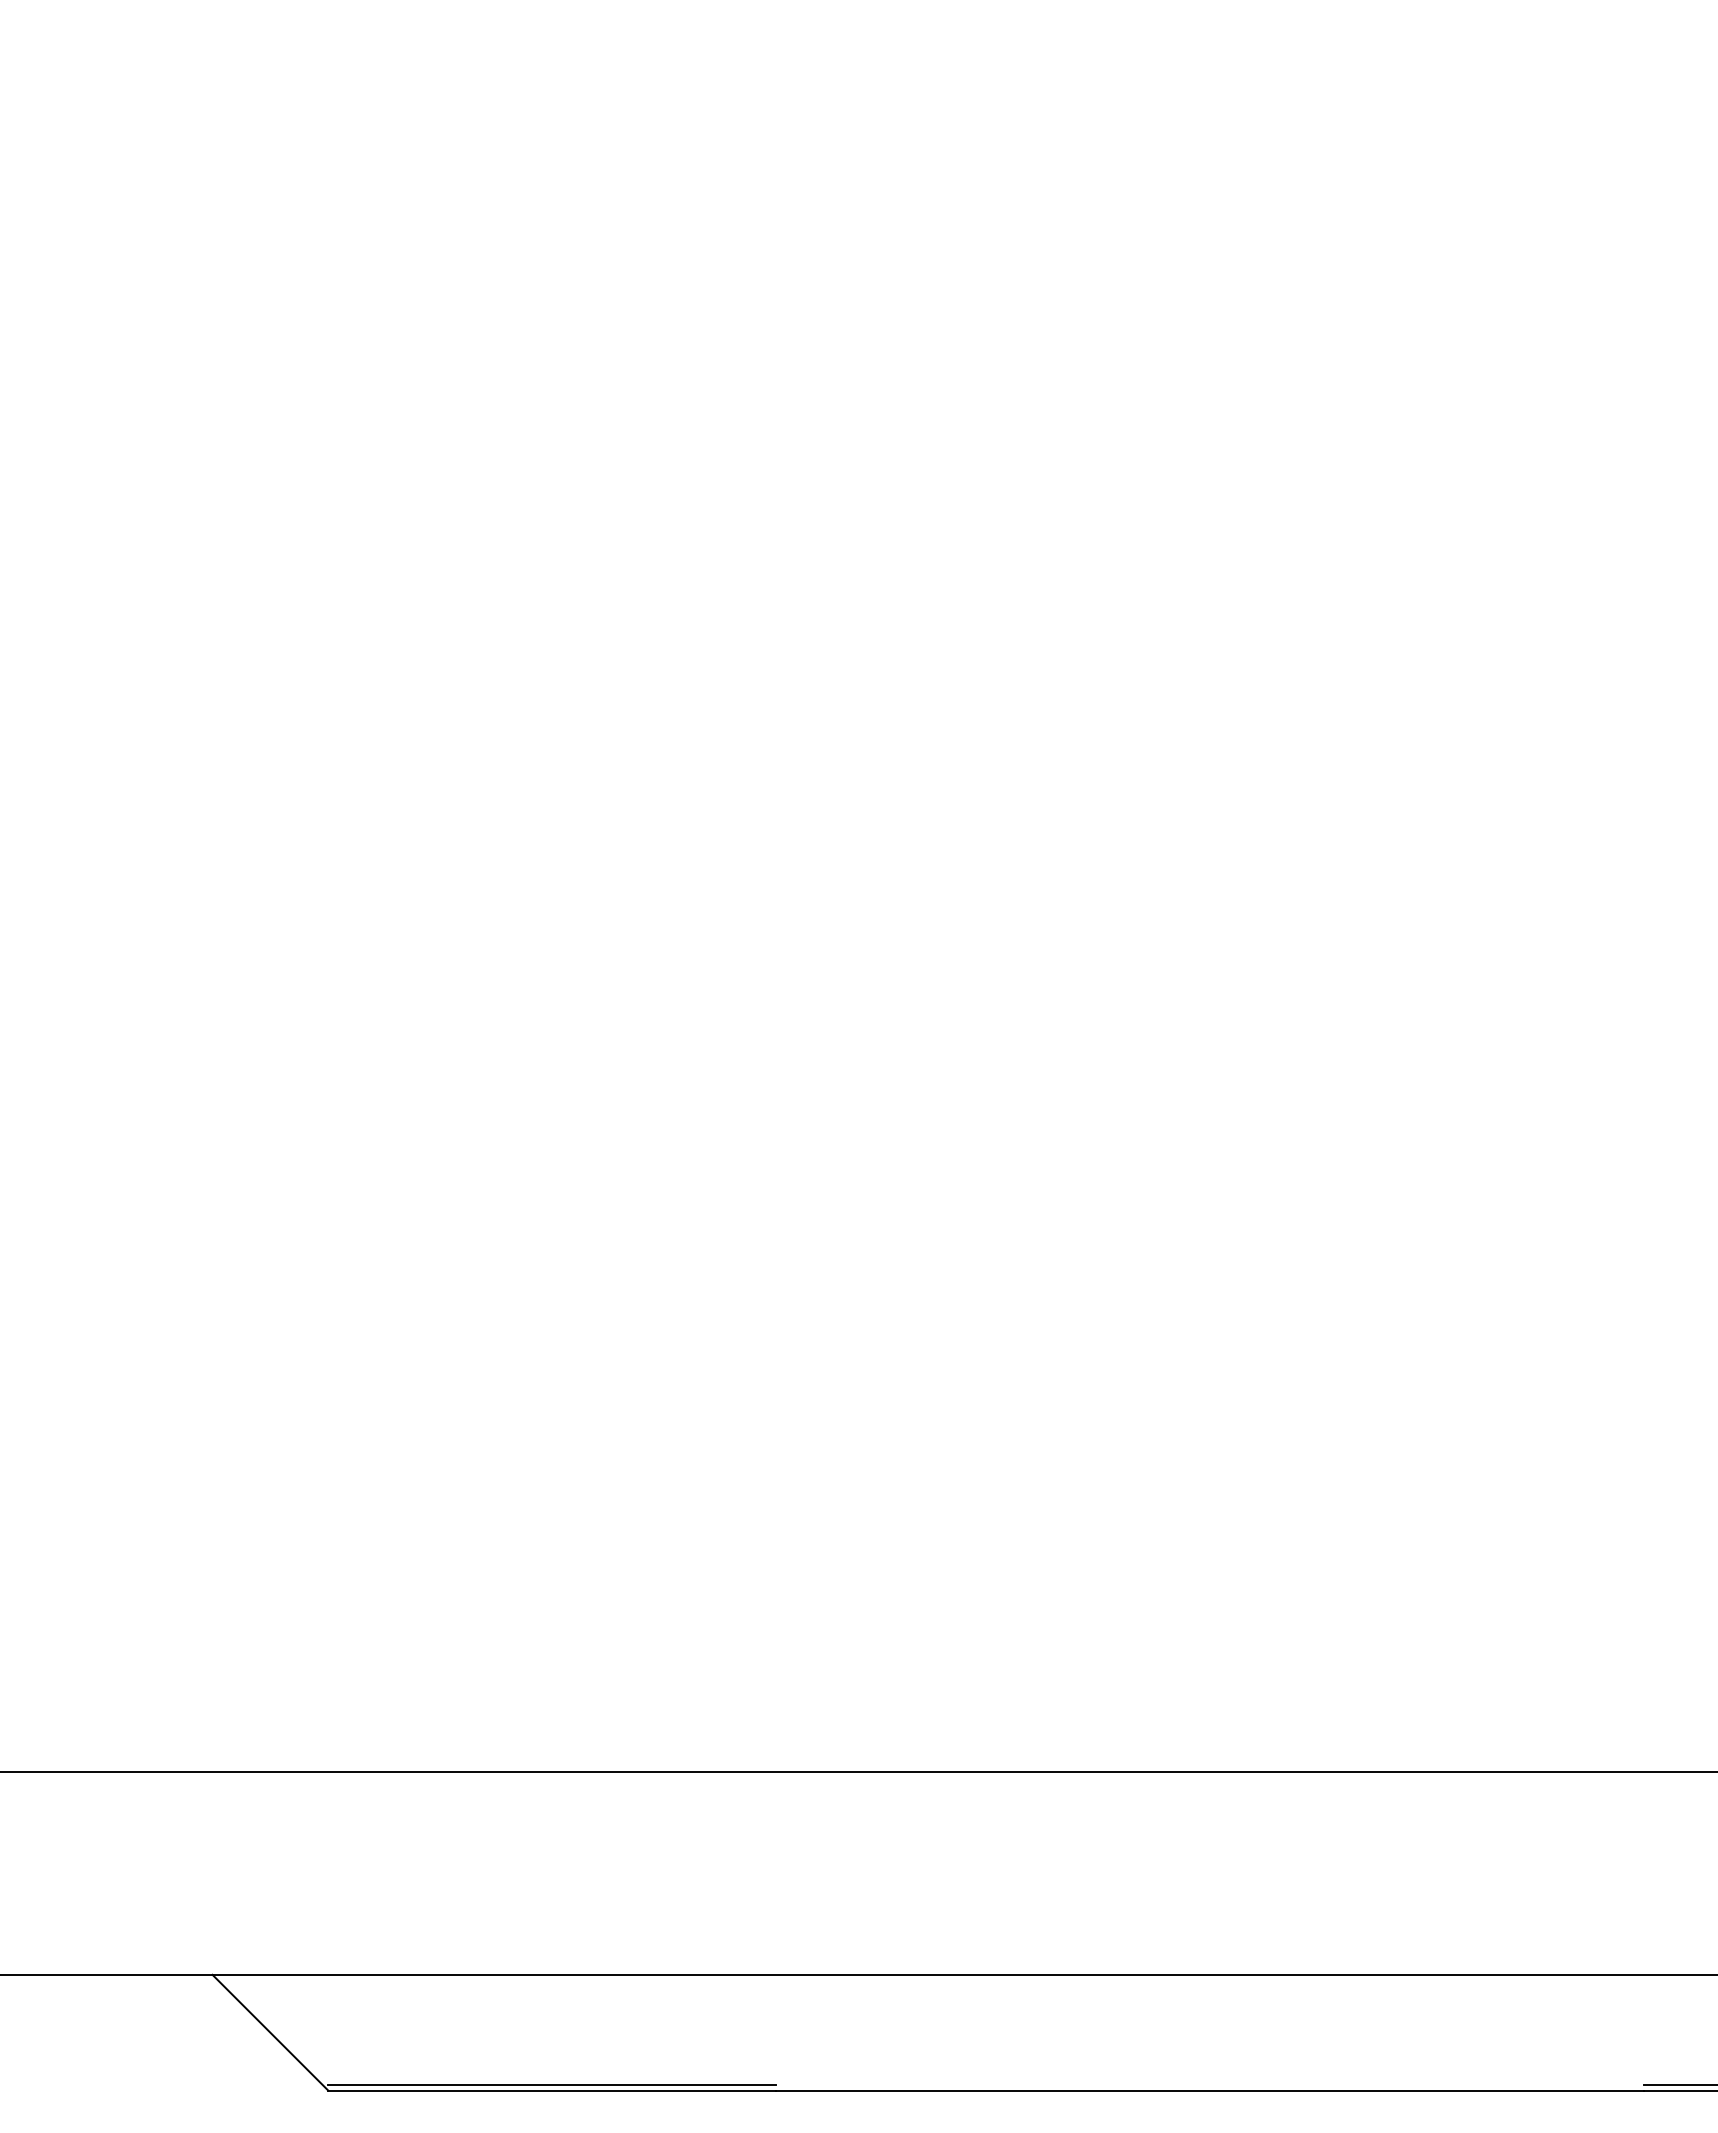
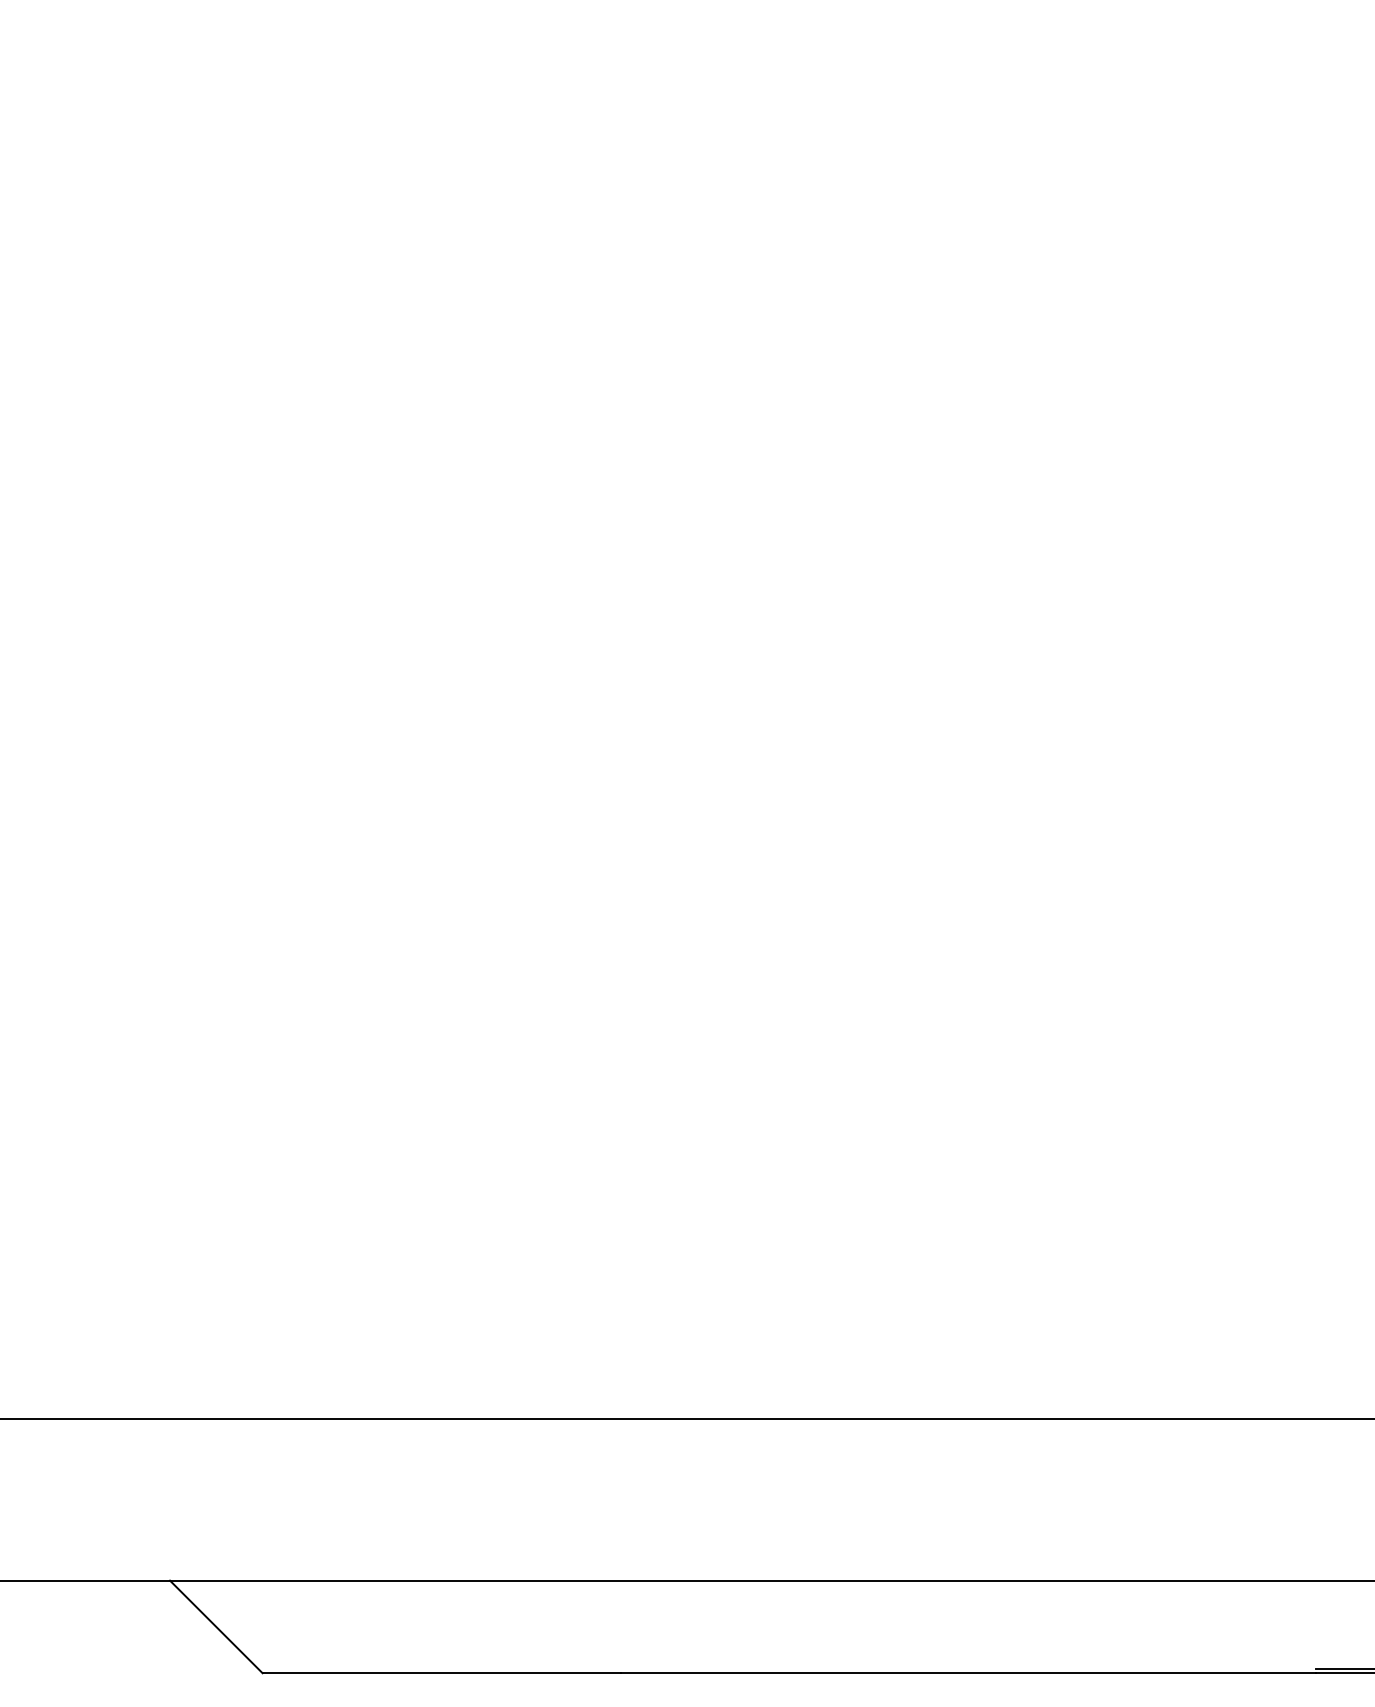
line: (552, 2084) -> (442, 1668), removed

